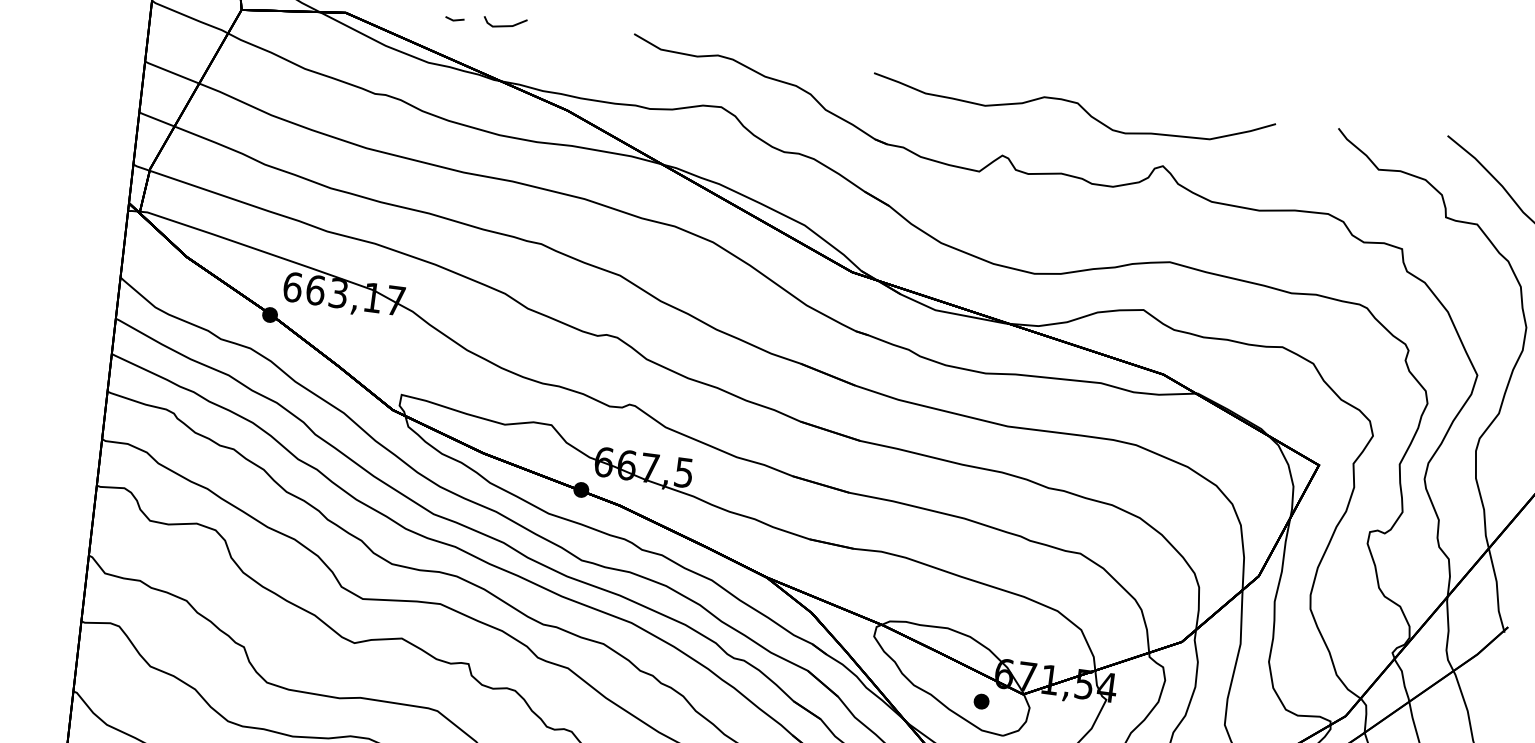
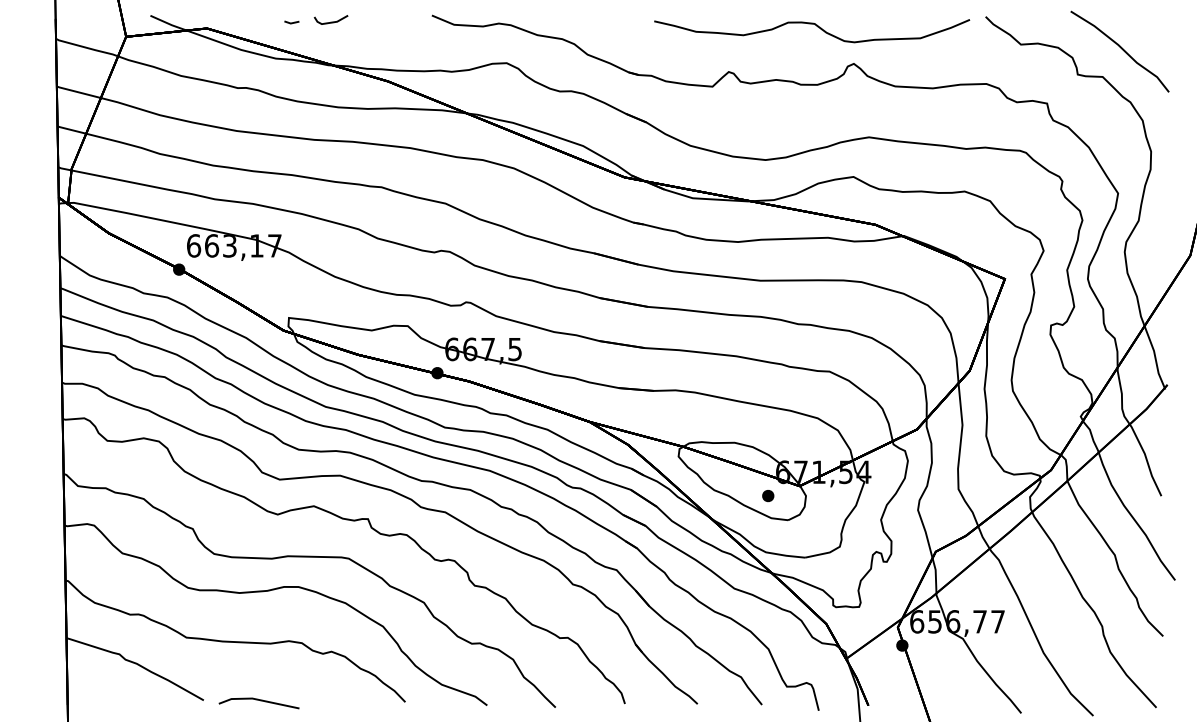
curve: (1079, 106) -> (816, 26), moved

